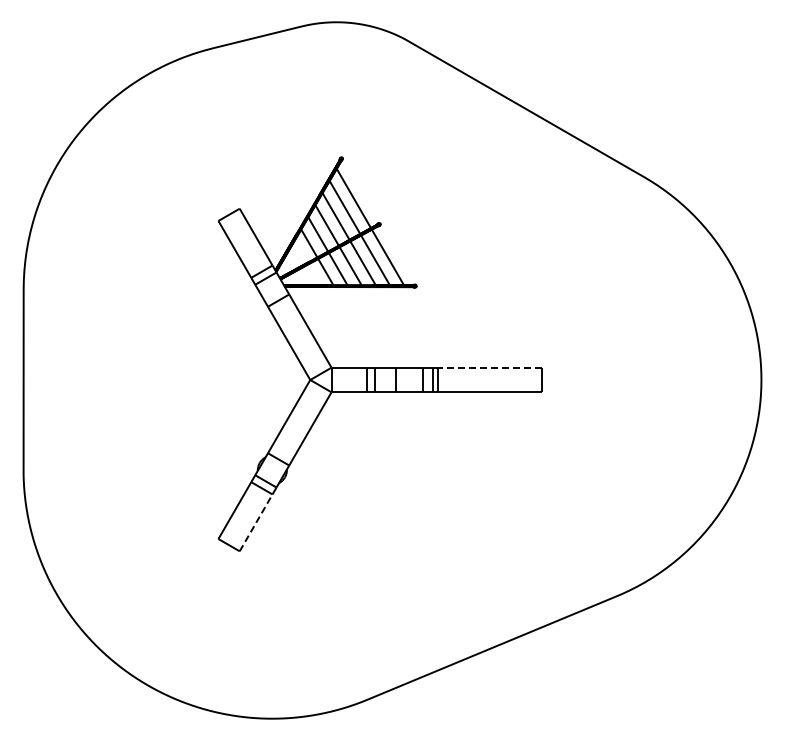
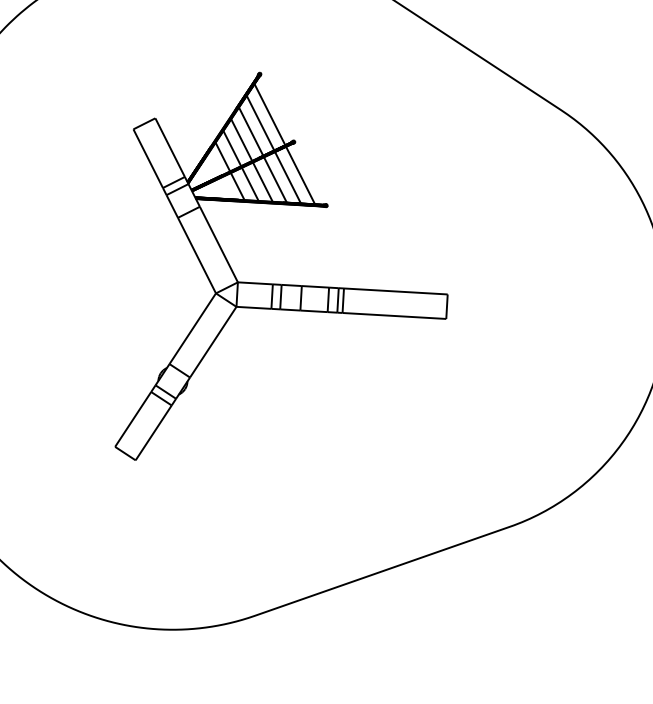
line: (489, 367) -> (395, 291), dashed -> solid
line: (256, 522) -> (154, 432), dashed -> solid

